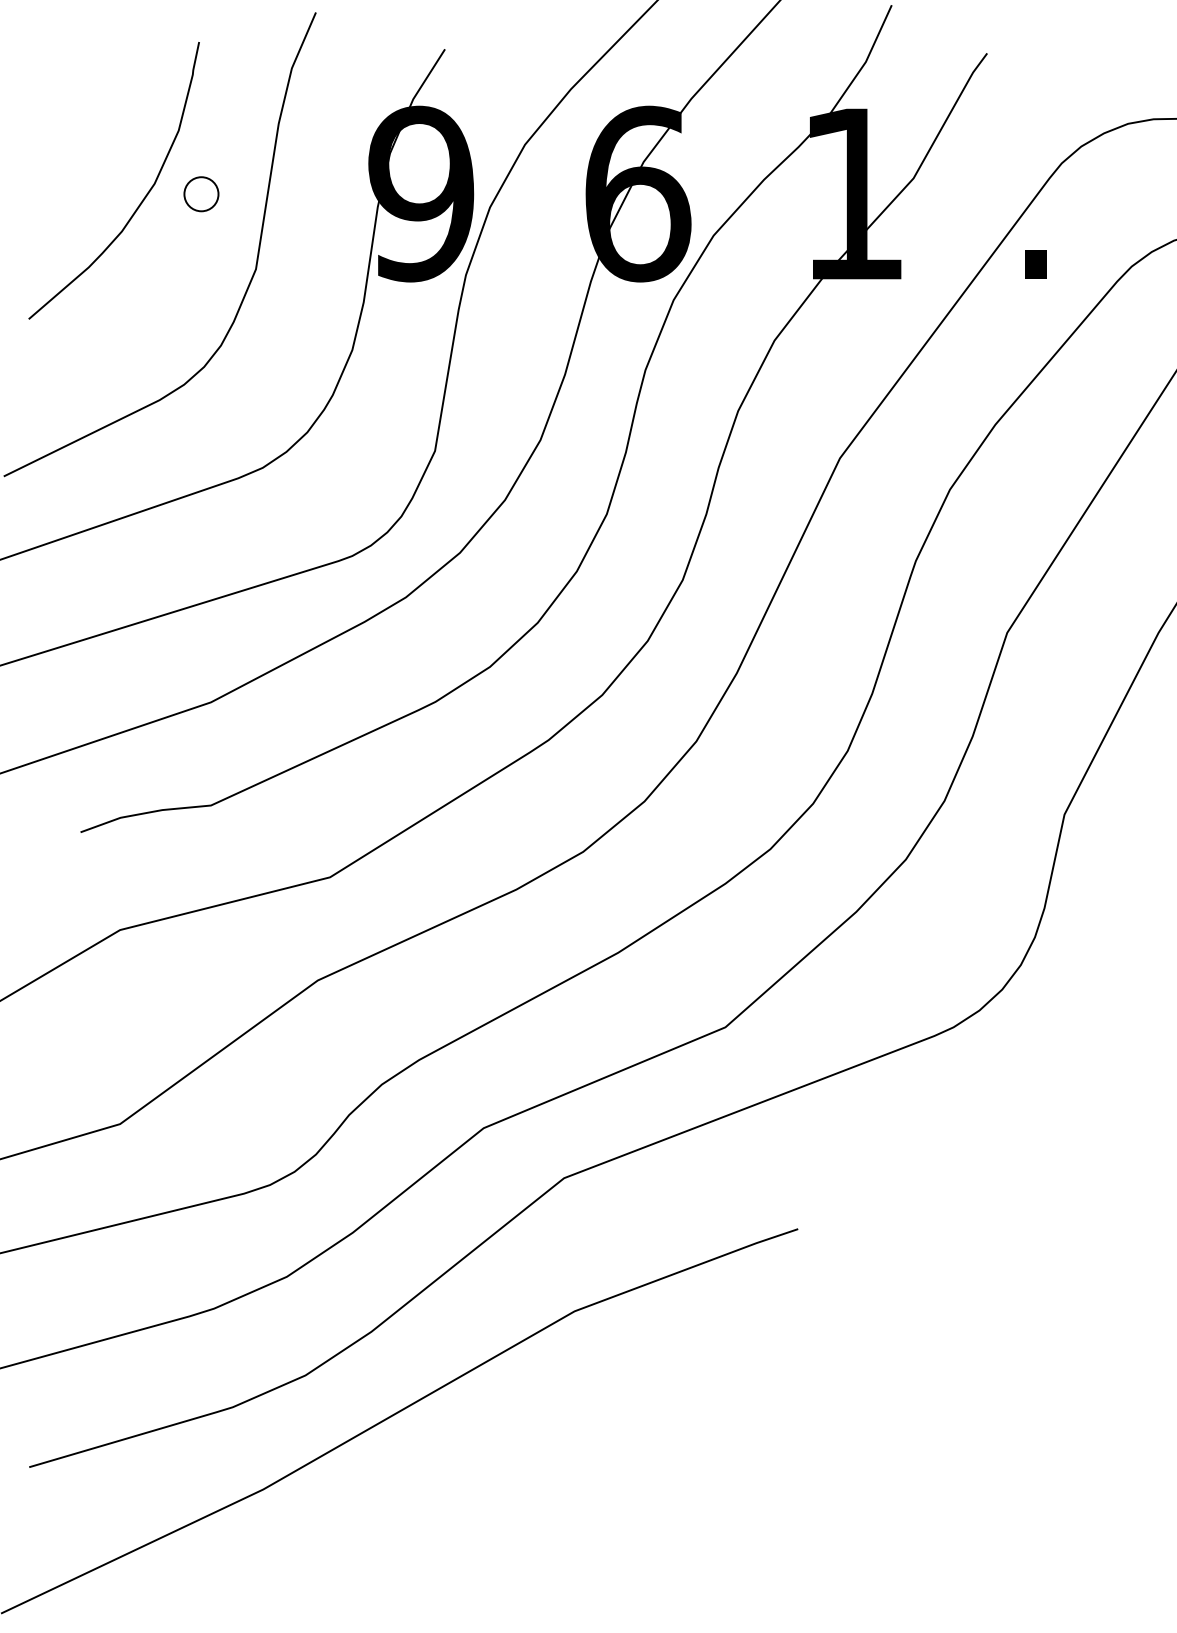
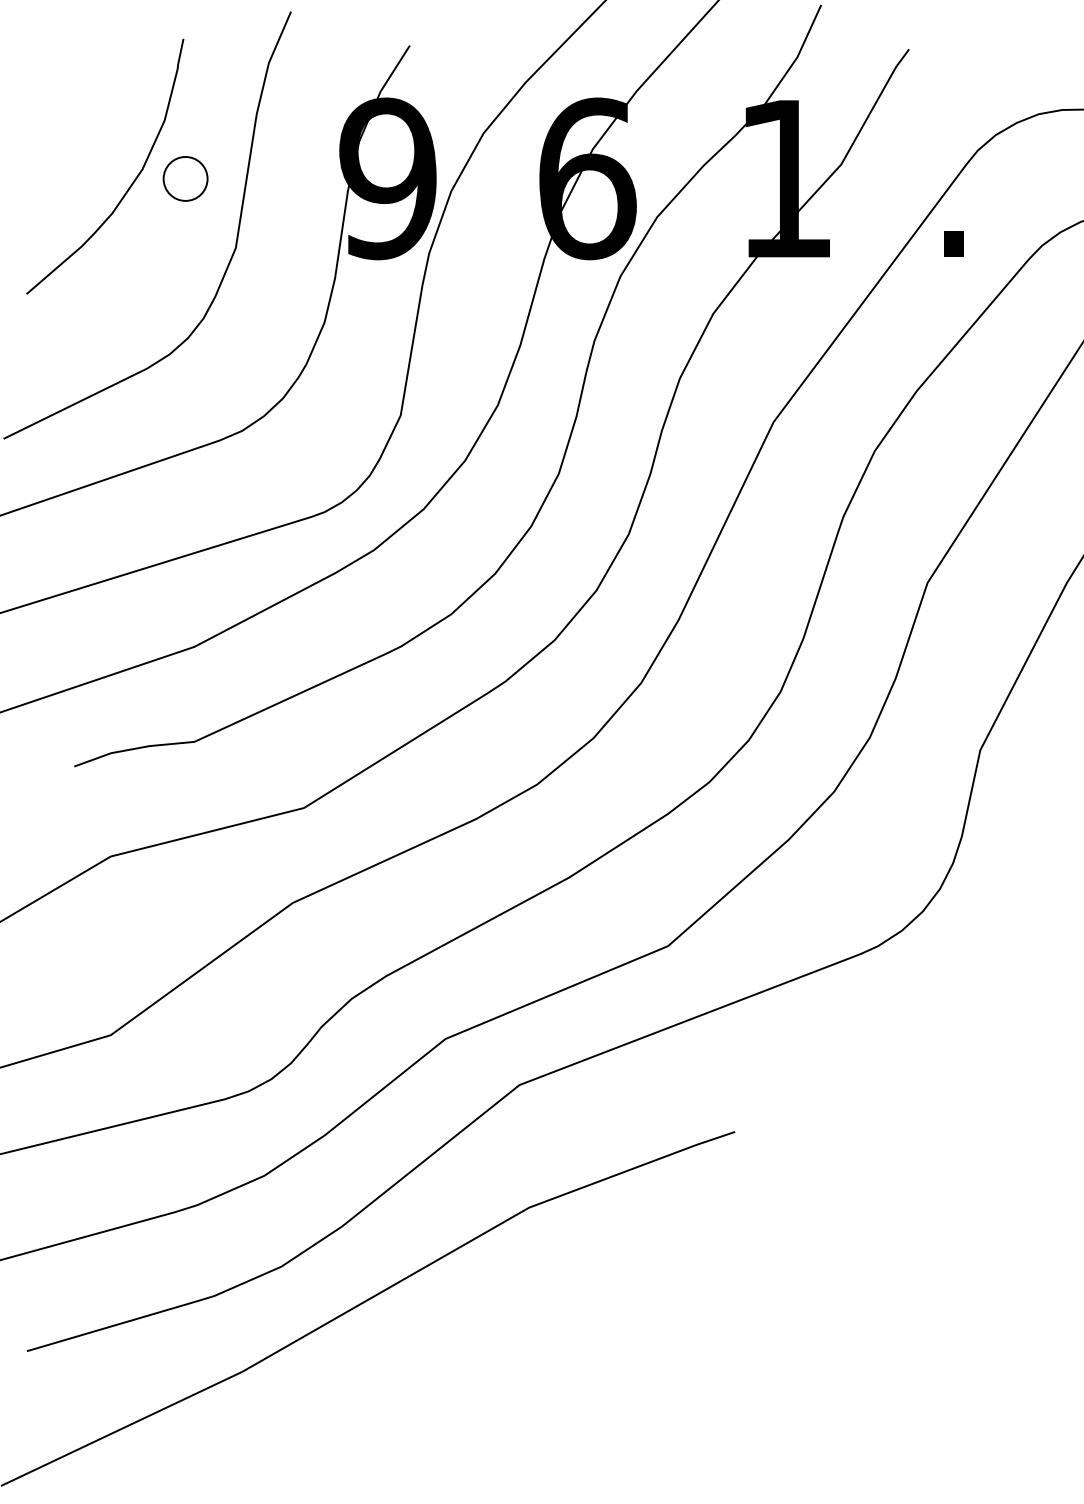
circle: (201, 194) -> (185, 179), size x1.4

